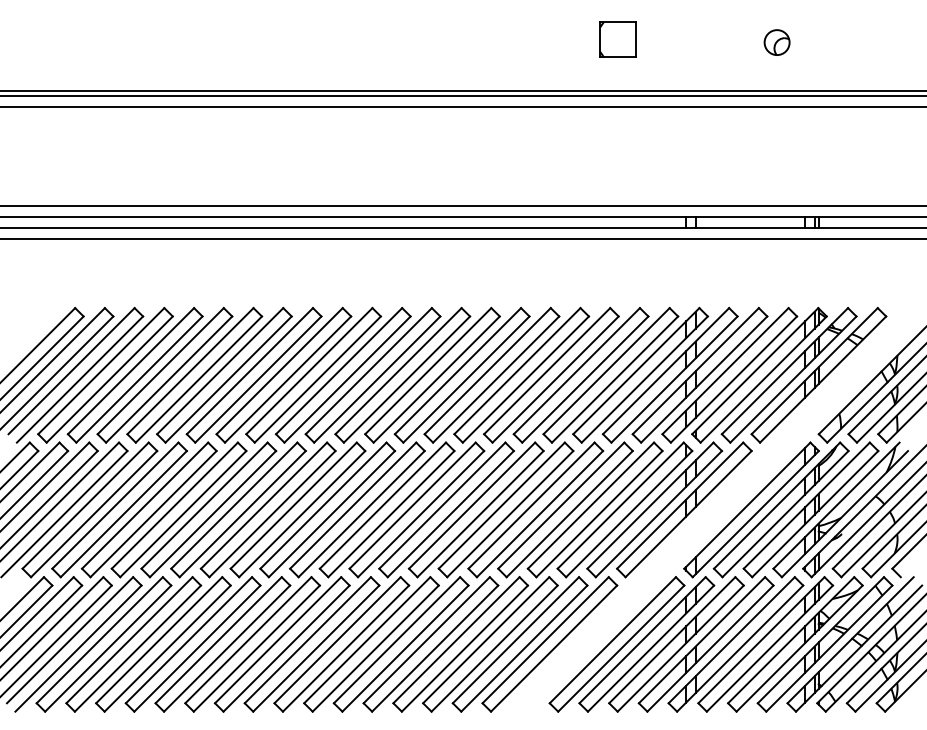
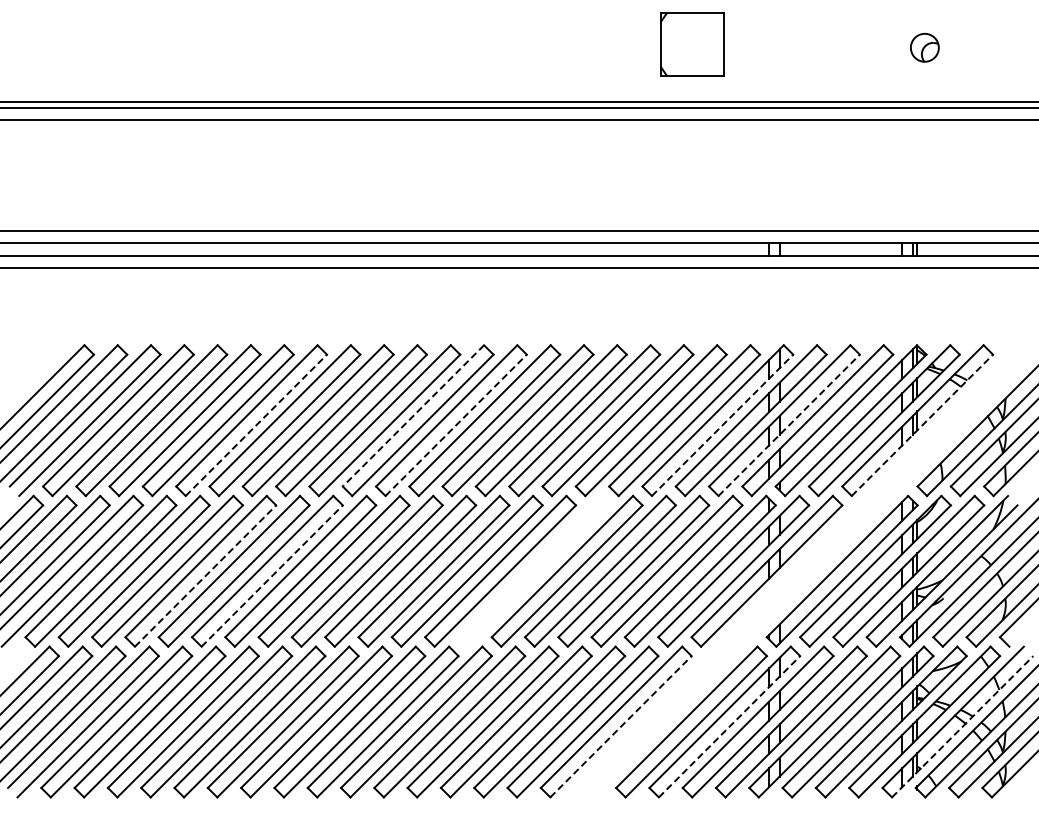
part: (617, 39) -> (692, 44), size x1.6
part: (776, 42) -> (924, 47), moved
line: (368, 370) -> (413, 415), solid -> dashed
line: (228, 379) -> (256, 425), solid -> dashed
line: (407, 379) -> (456, 425), solid -> dashed
line: (644, 379) -> (722, 425), solid -> dashed
line: (704, 379) -> (789, 425), solid -> dashed
line: (823, 379) -> (922, 425), solid -> dashed
part: (475, 509) -> (533, 570), removed
line: (183, 514) -> (205, 576), solid -> dashed
line: (243, 514) -> (272, 576), solid -> dashed
line: (553, 648) -> (620, 726), solid -> dashed
line: (650, 648) -> (729, 726), solid -> dashed
line: (858, 648) -> (962, 726), solid -> dashed

